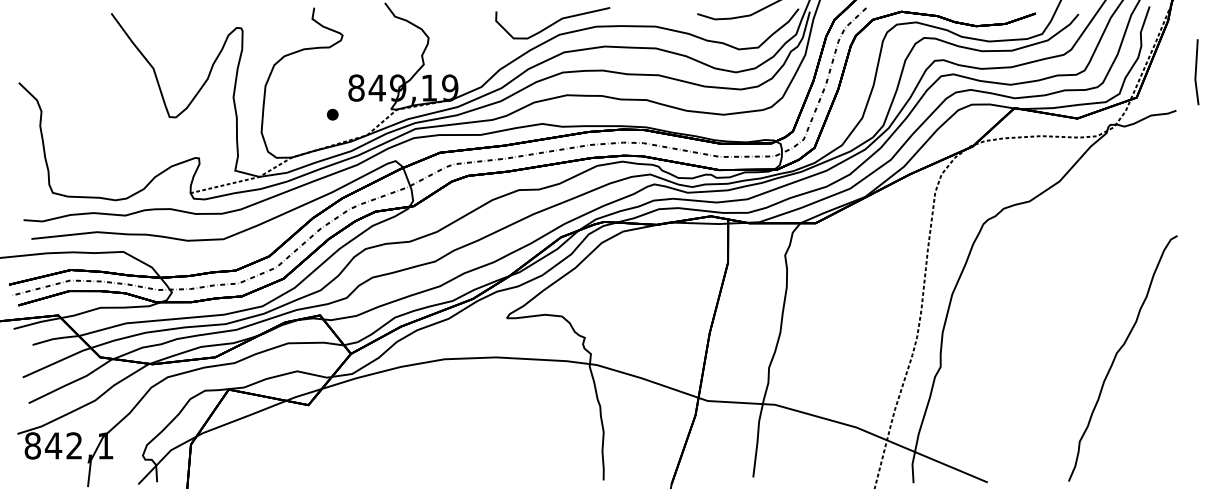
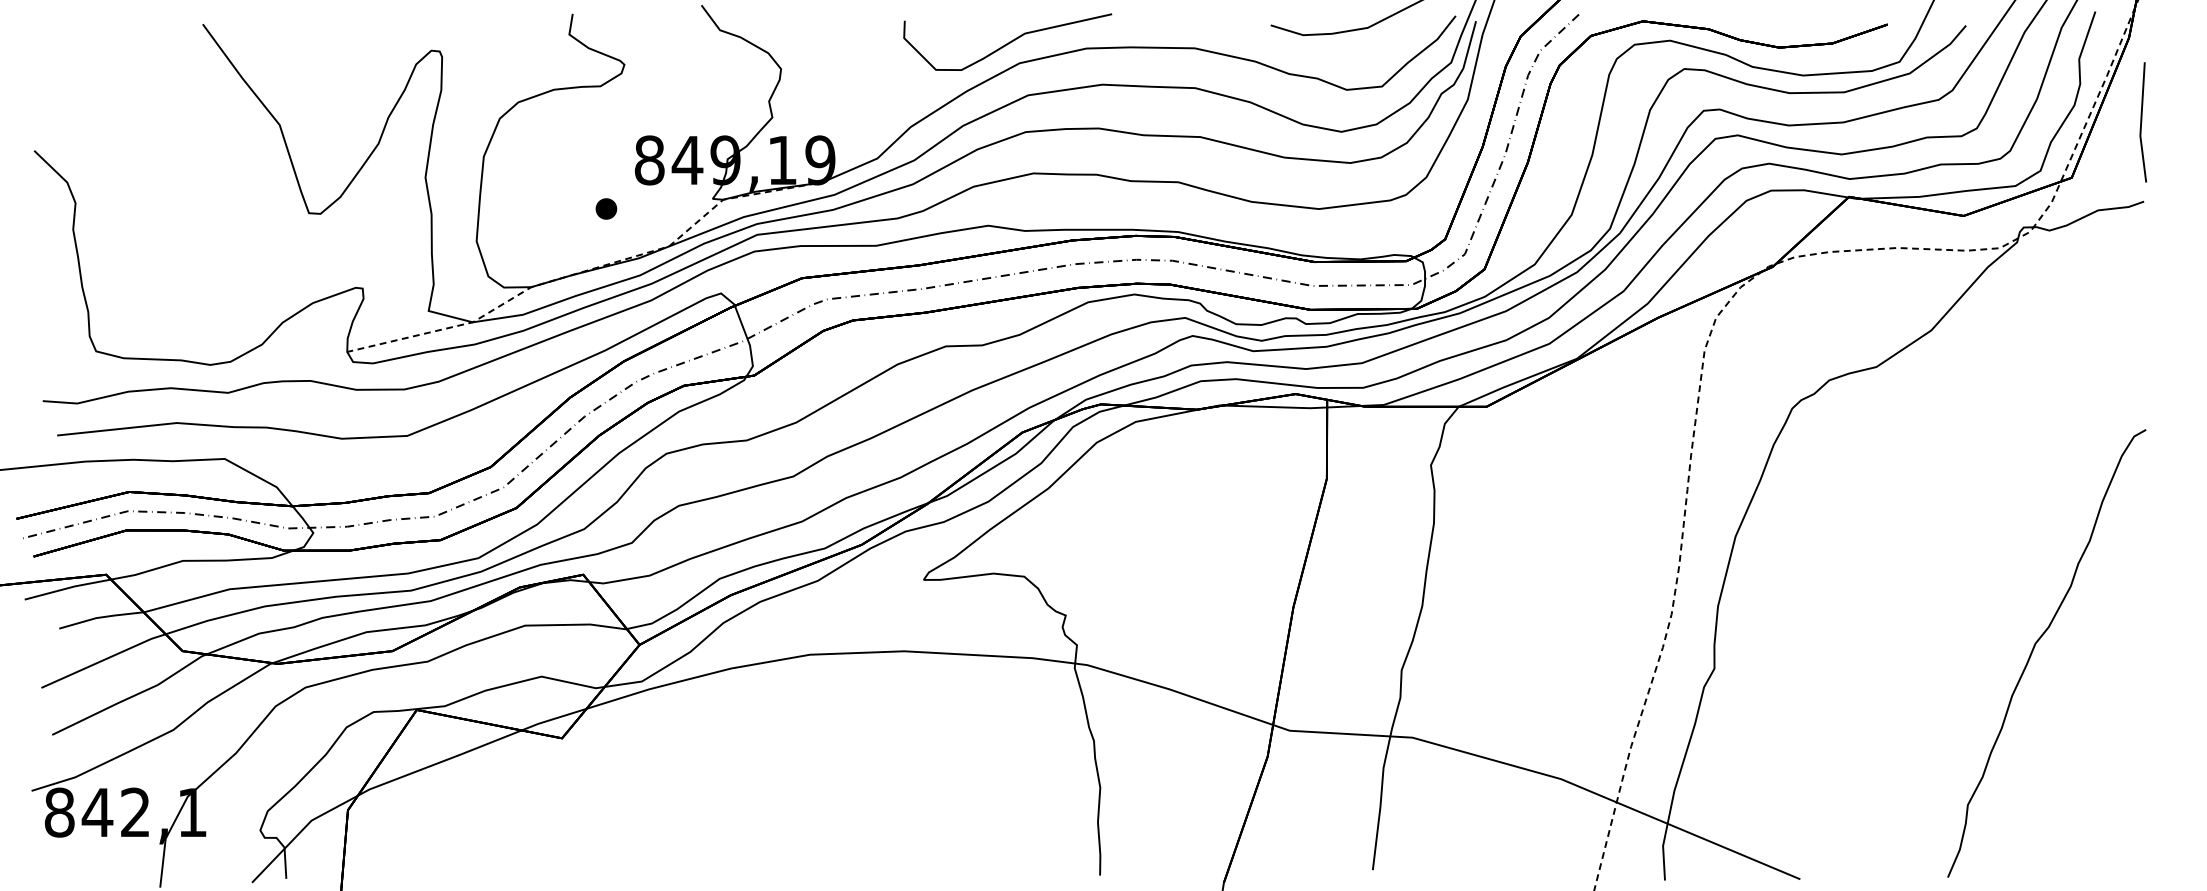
line: (1196, 72) -> (2142, 122), moved

